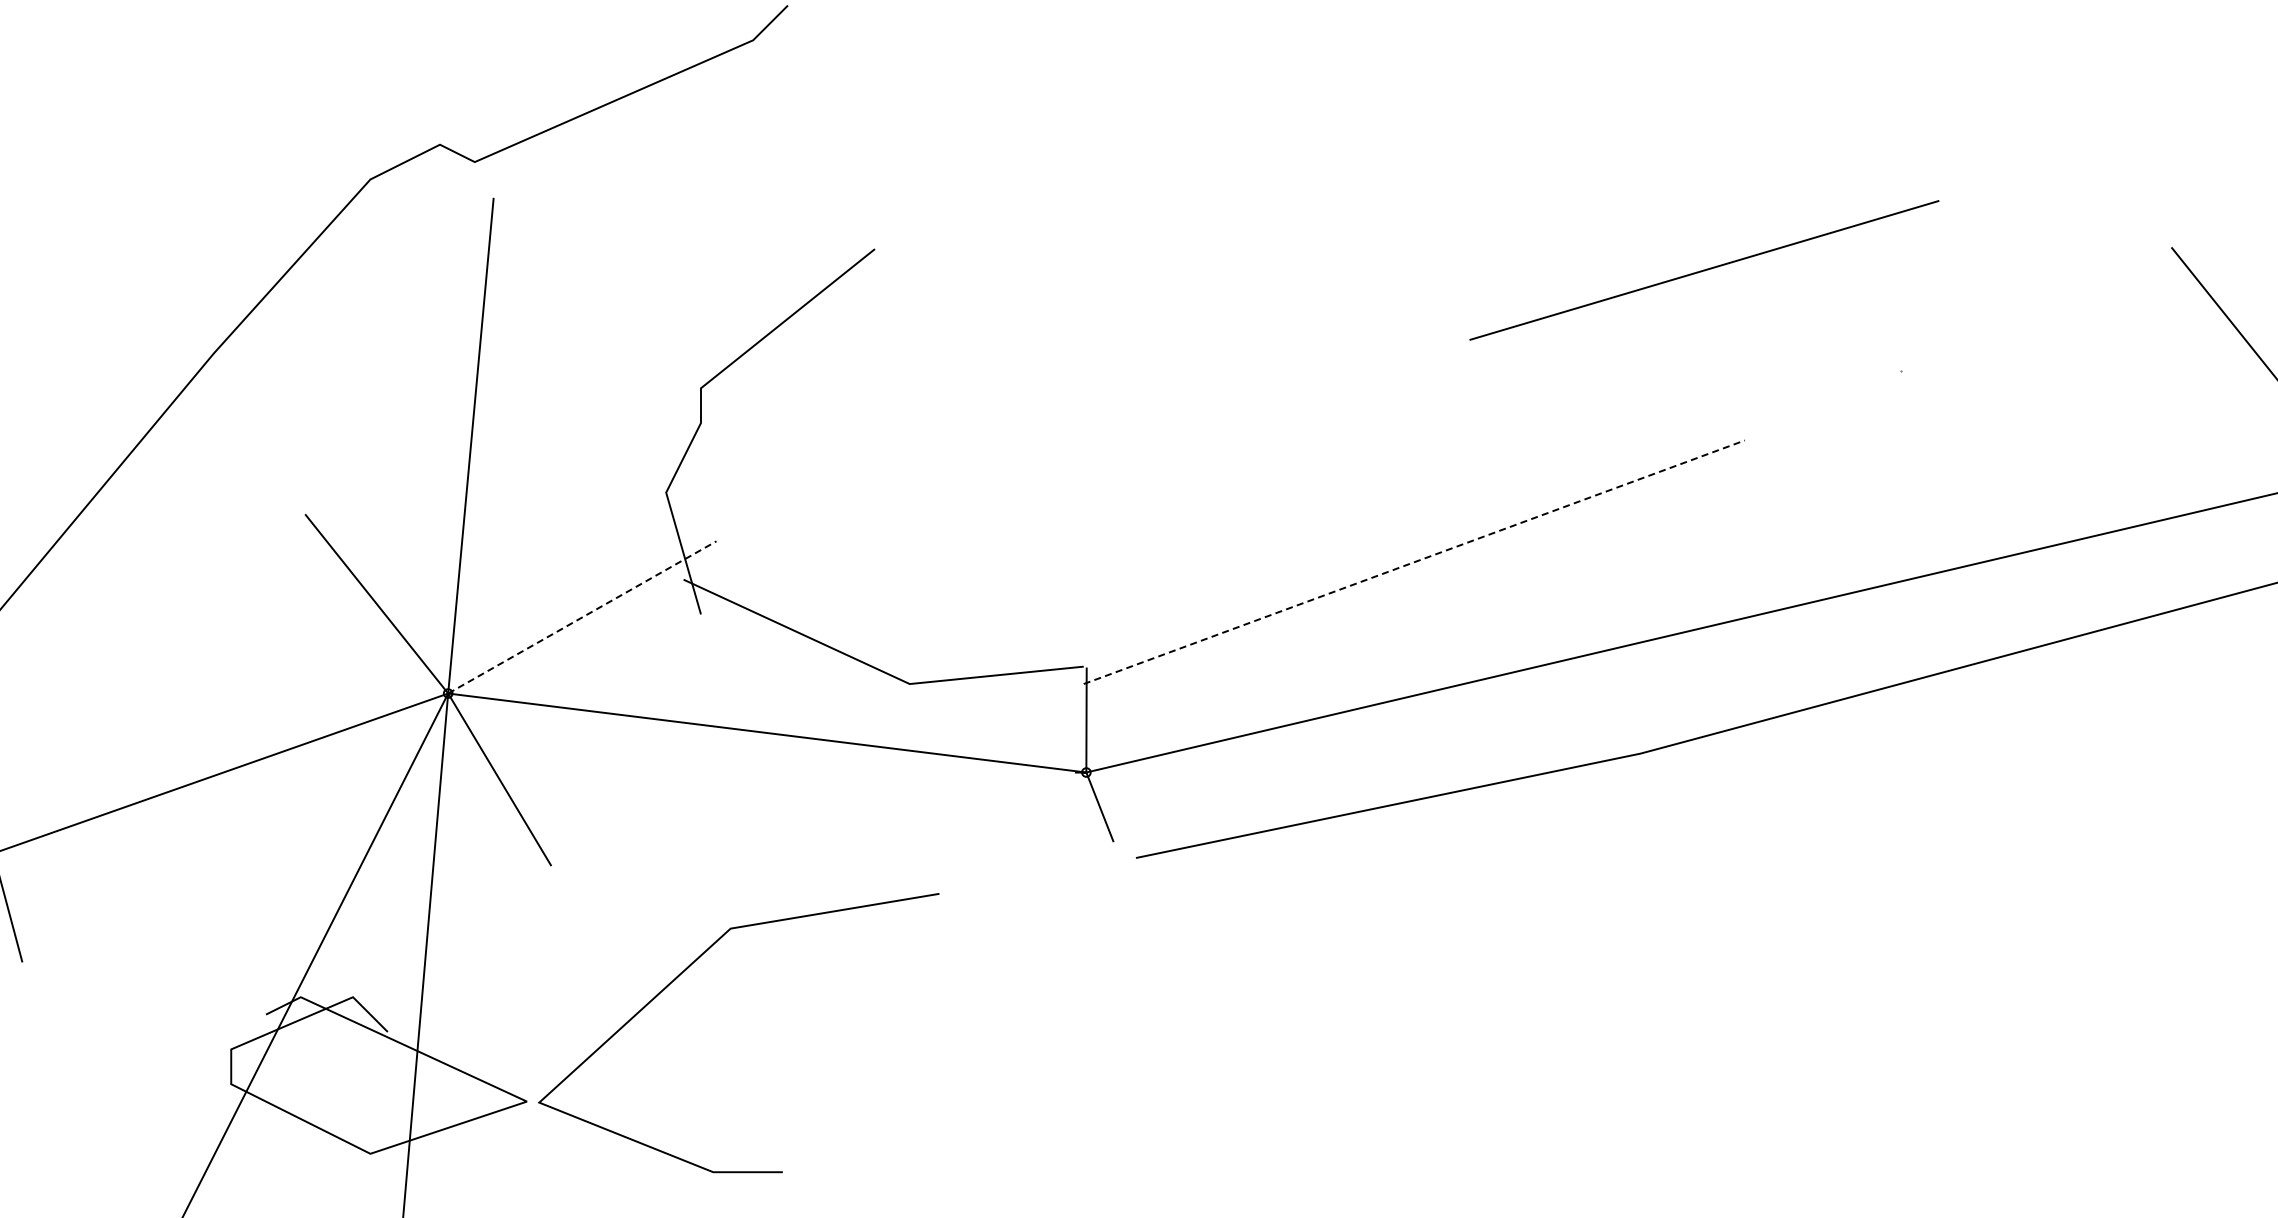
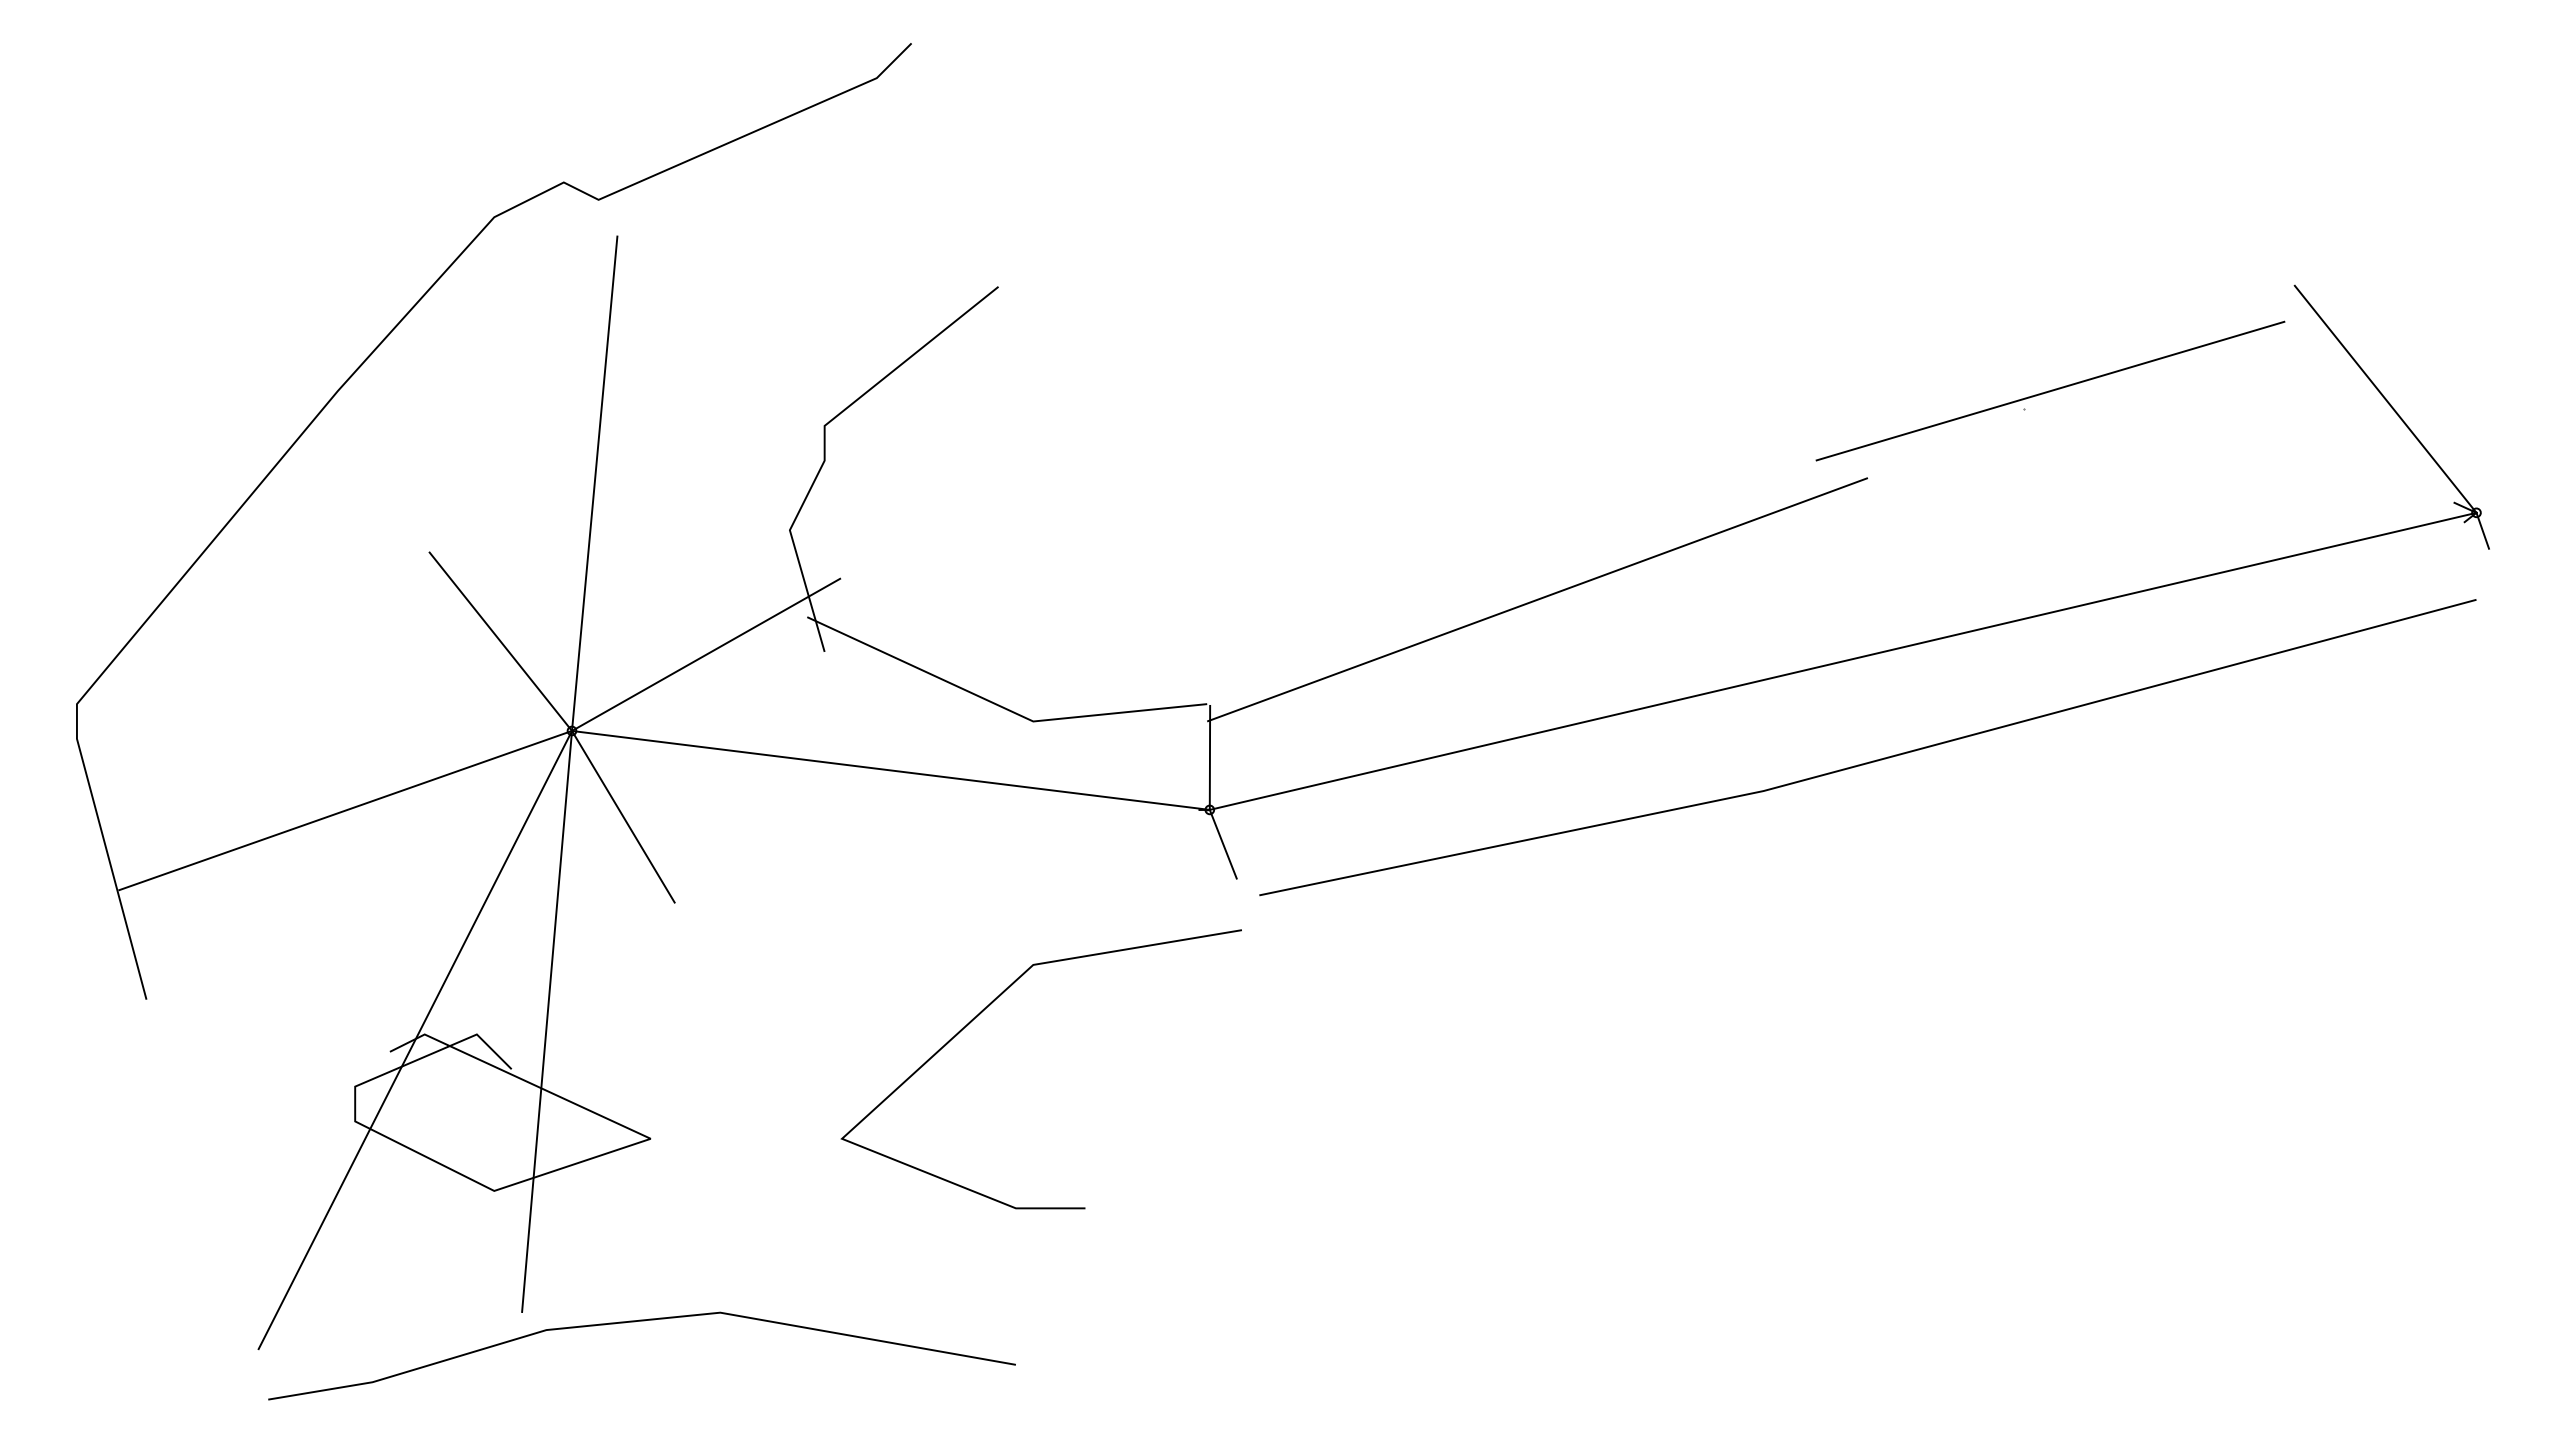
line: (1704, 269) -> (2050, 390), moved
line: (1415, 561) -> (1538, 599), dashed -> solid
line: (582, 617) -> (706, 654), dashed -> solid
line: (686, 970) -> (989, 1006), moved

